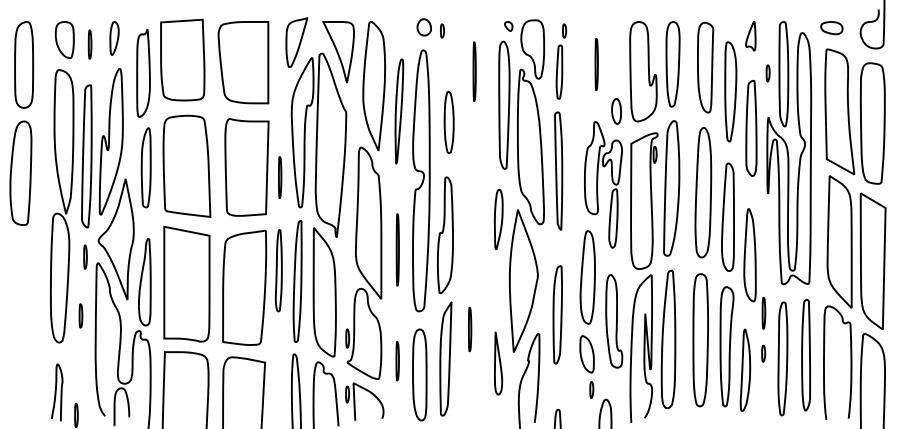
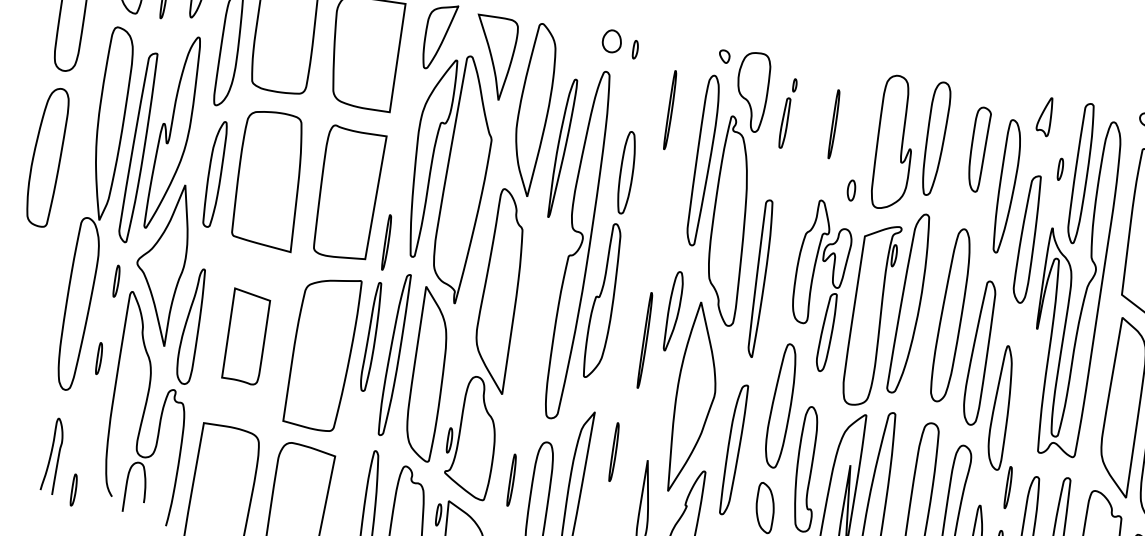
part: (561, 61) -> (787, 113), size x0.7
part: (705, 67) -> (978, 149), size x0.7
part: (616, 111) -> (851, 190), size x0.6
part: (558, 170) -> (759, 277), moved
line: (280, 177) -> (387, 242), moved
part: (445, 235) -> (602, 301), moved
line: (397, 249) -> (644, 339), moved
part: (186, 283) -> (245, 335), size x0.6

